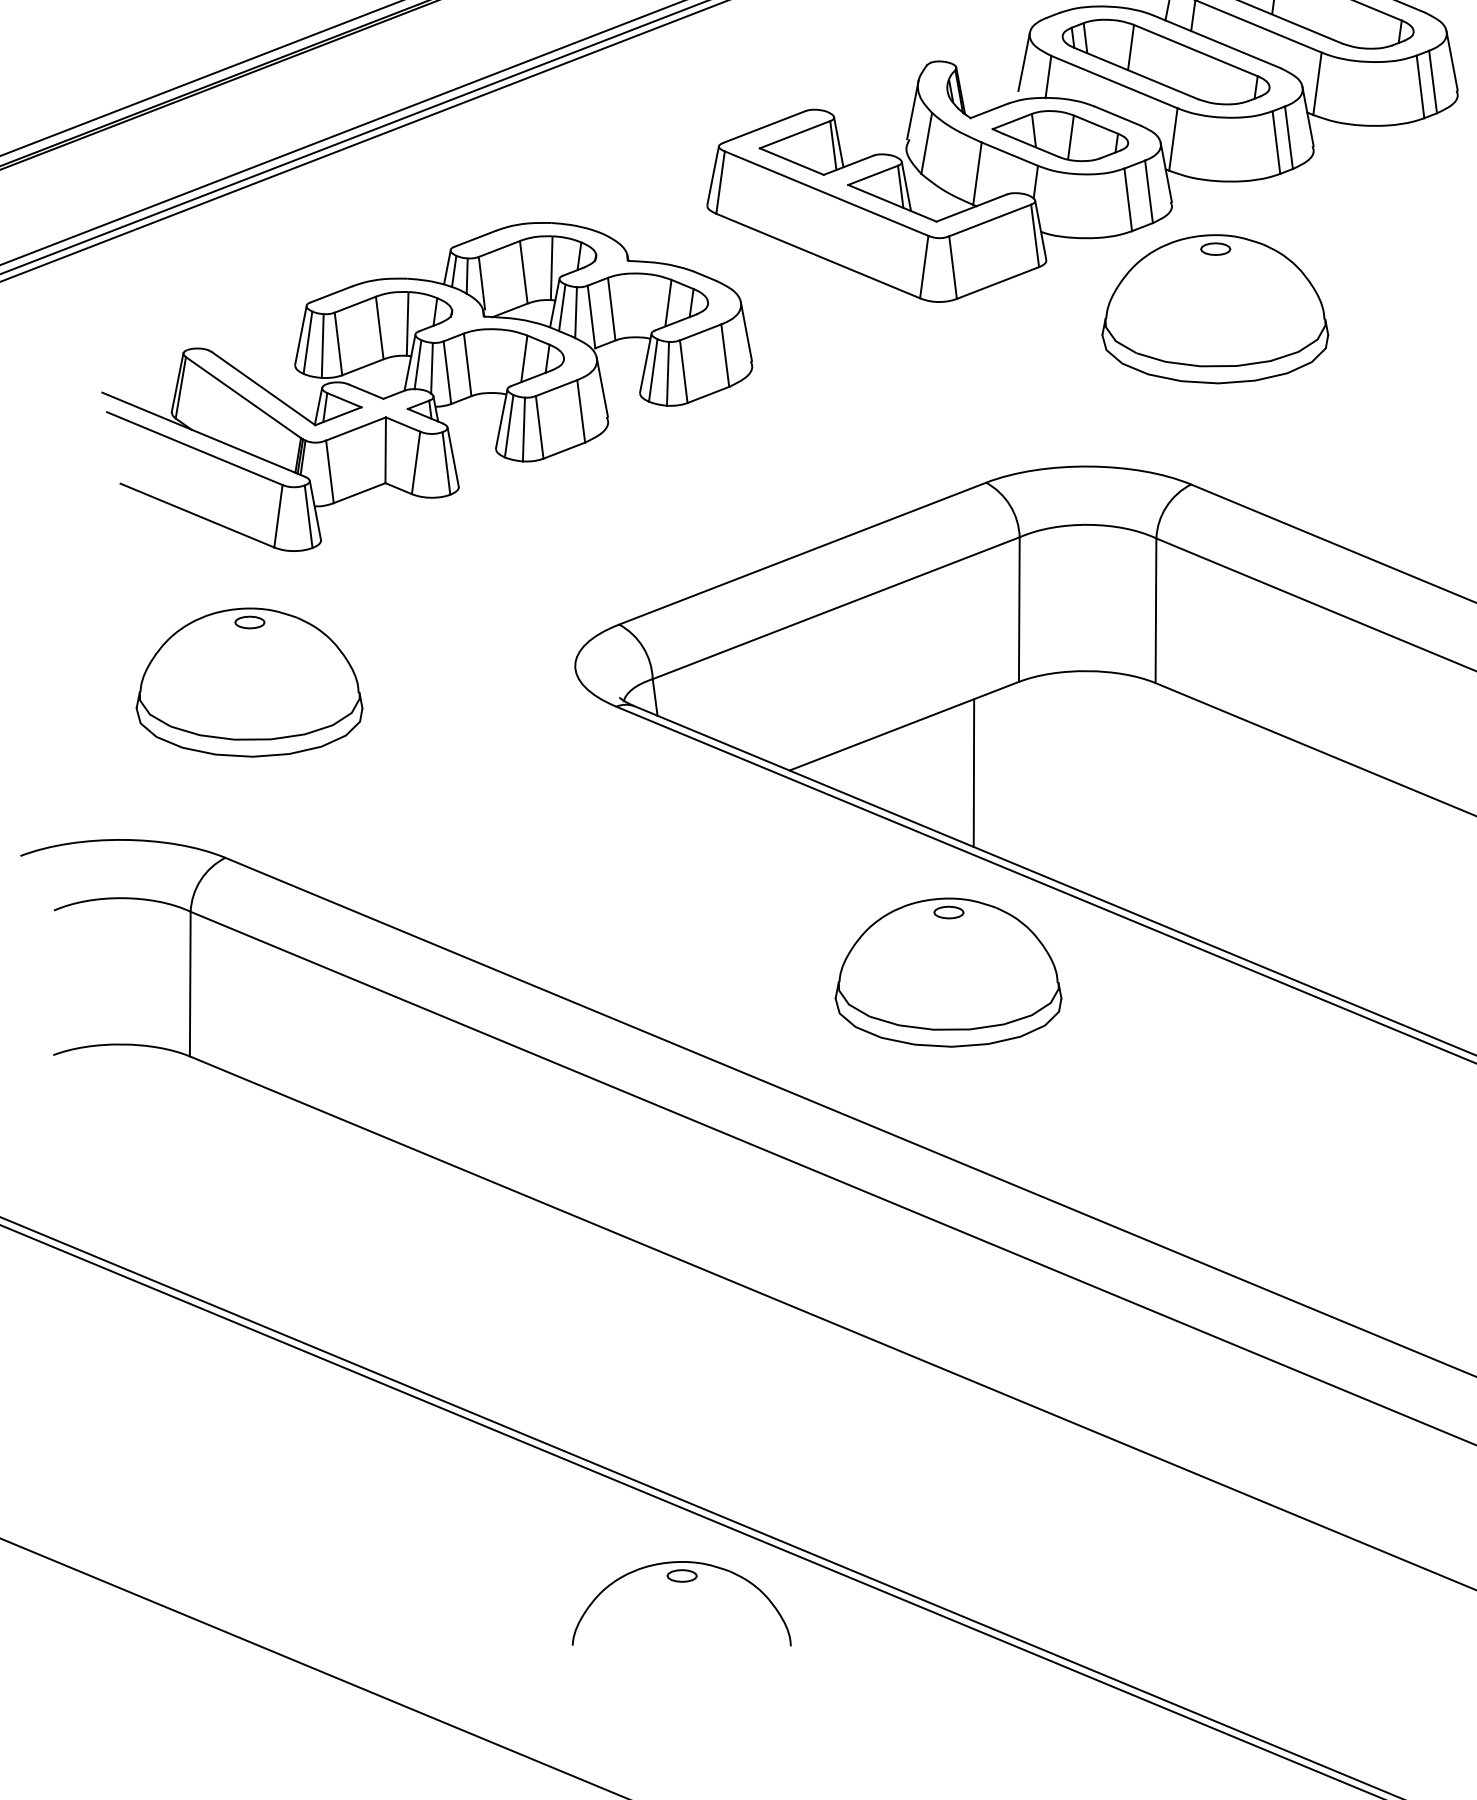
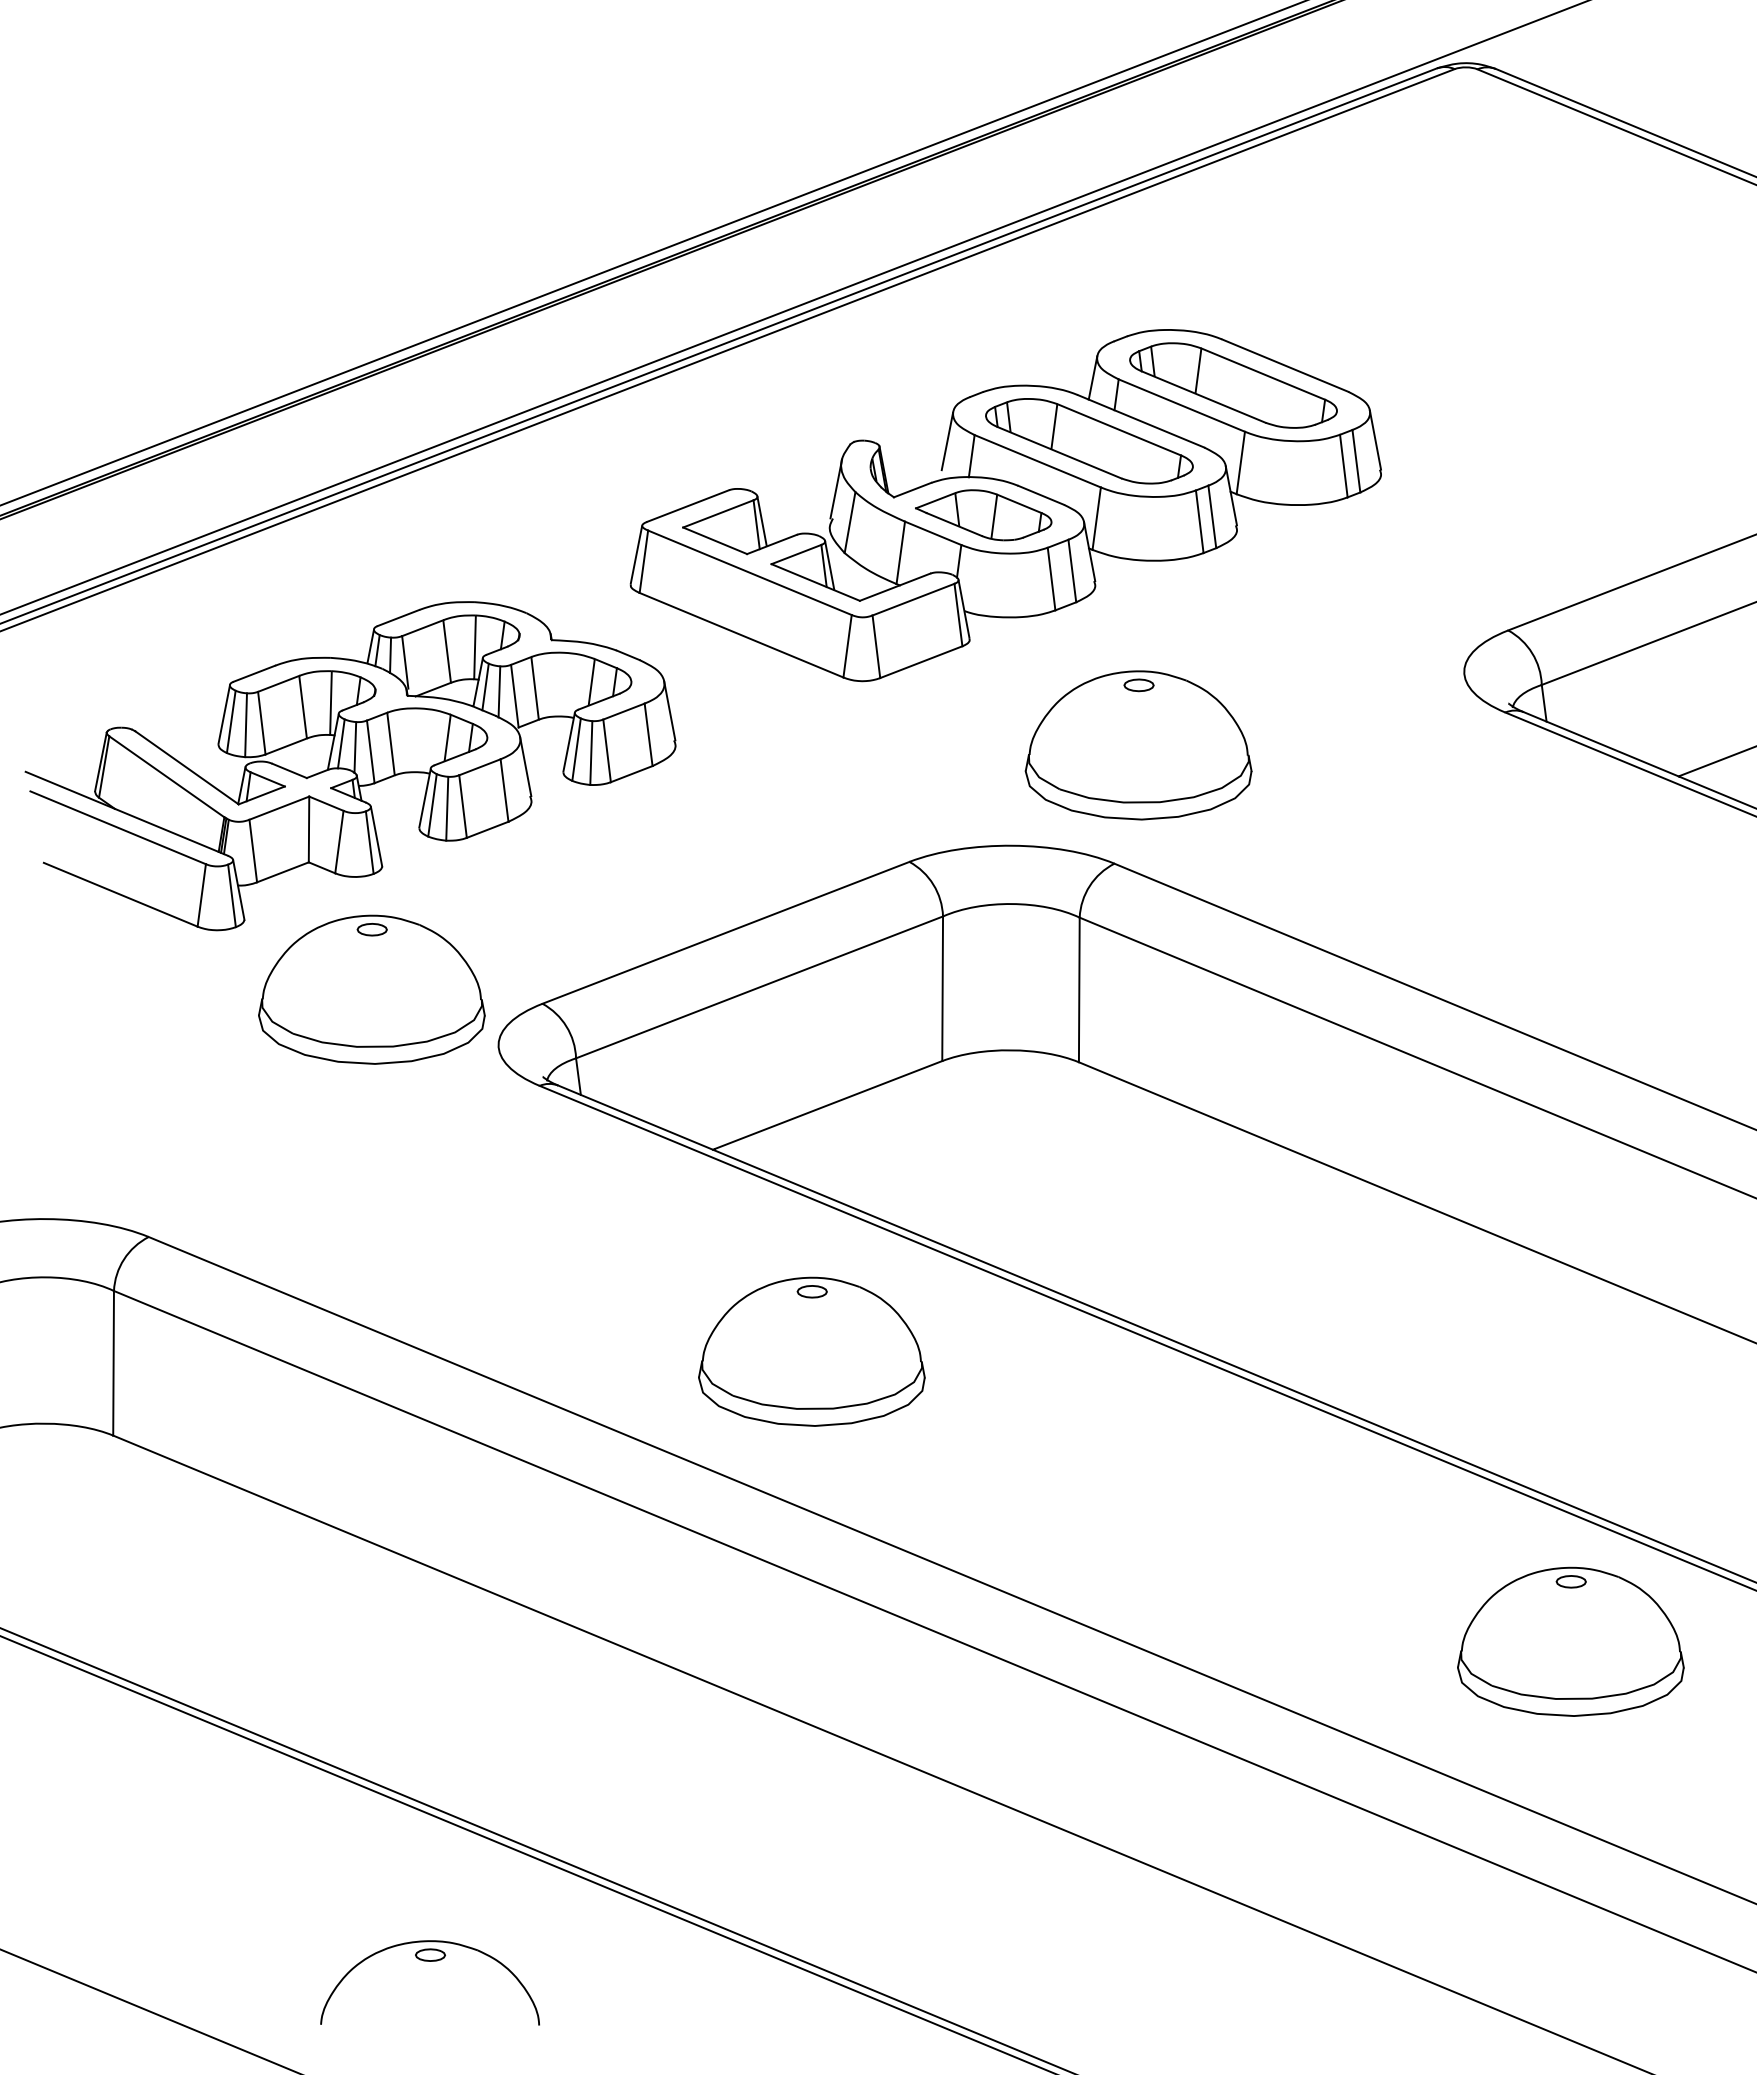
part: (1215, 309) -> (1138, 745), moved
part: (249, 682) -> (371, 989), moved
line: (974, 773) -> (897, 1152), removed
part: (948, 972) -> (811, 1351), moved
part: (681, 1582) -> (429, 1961), moved

